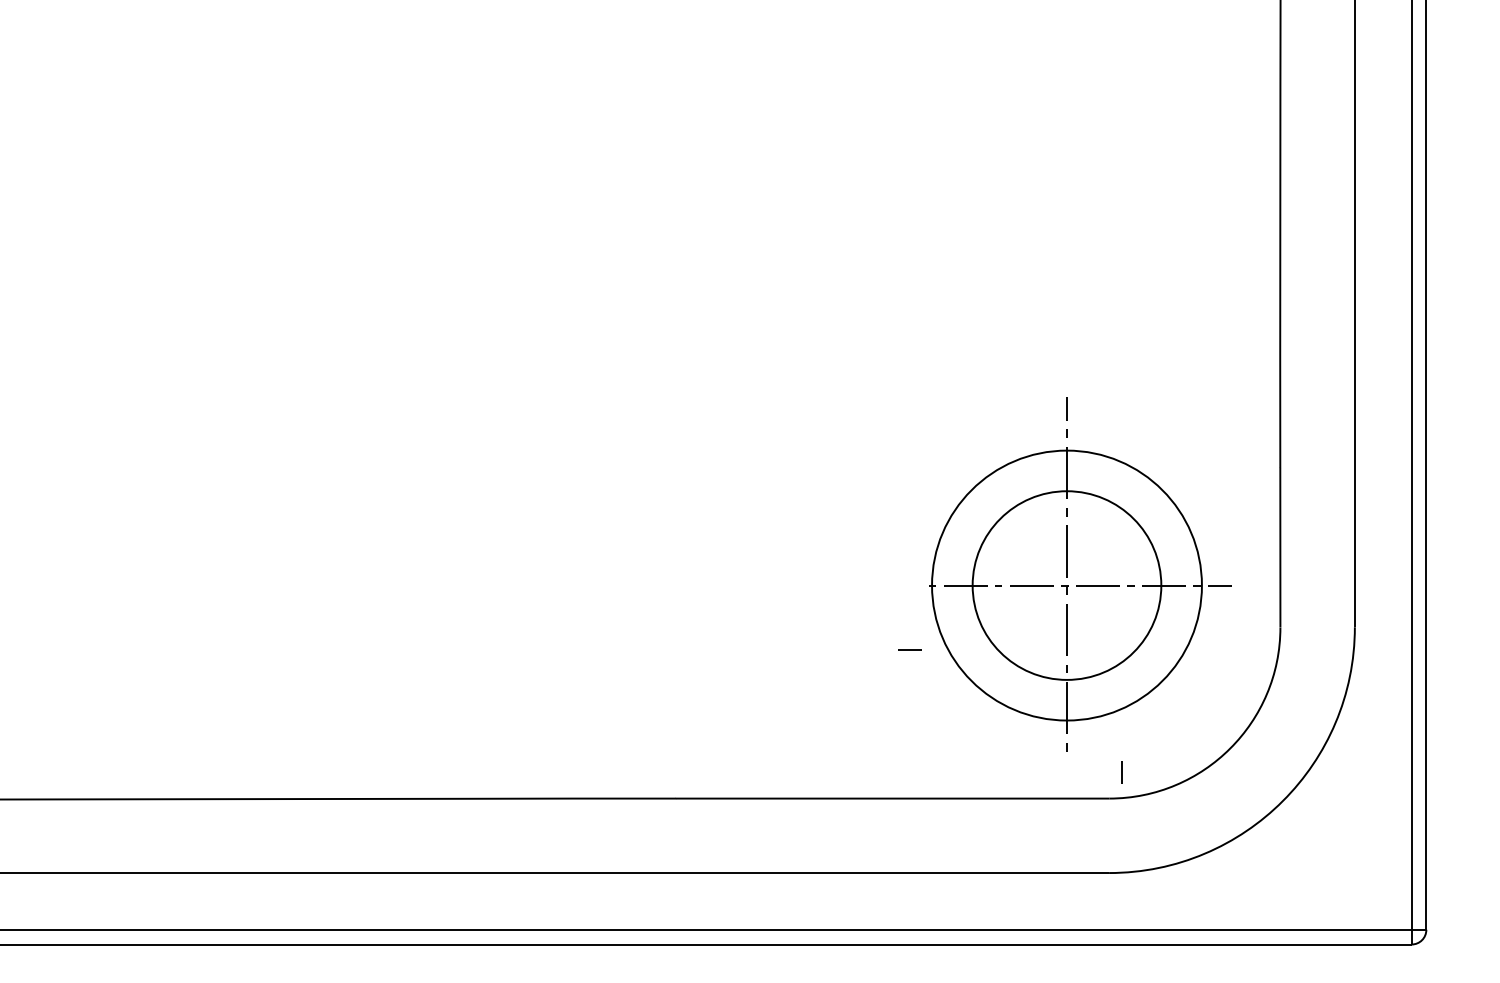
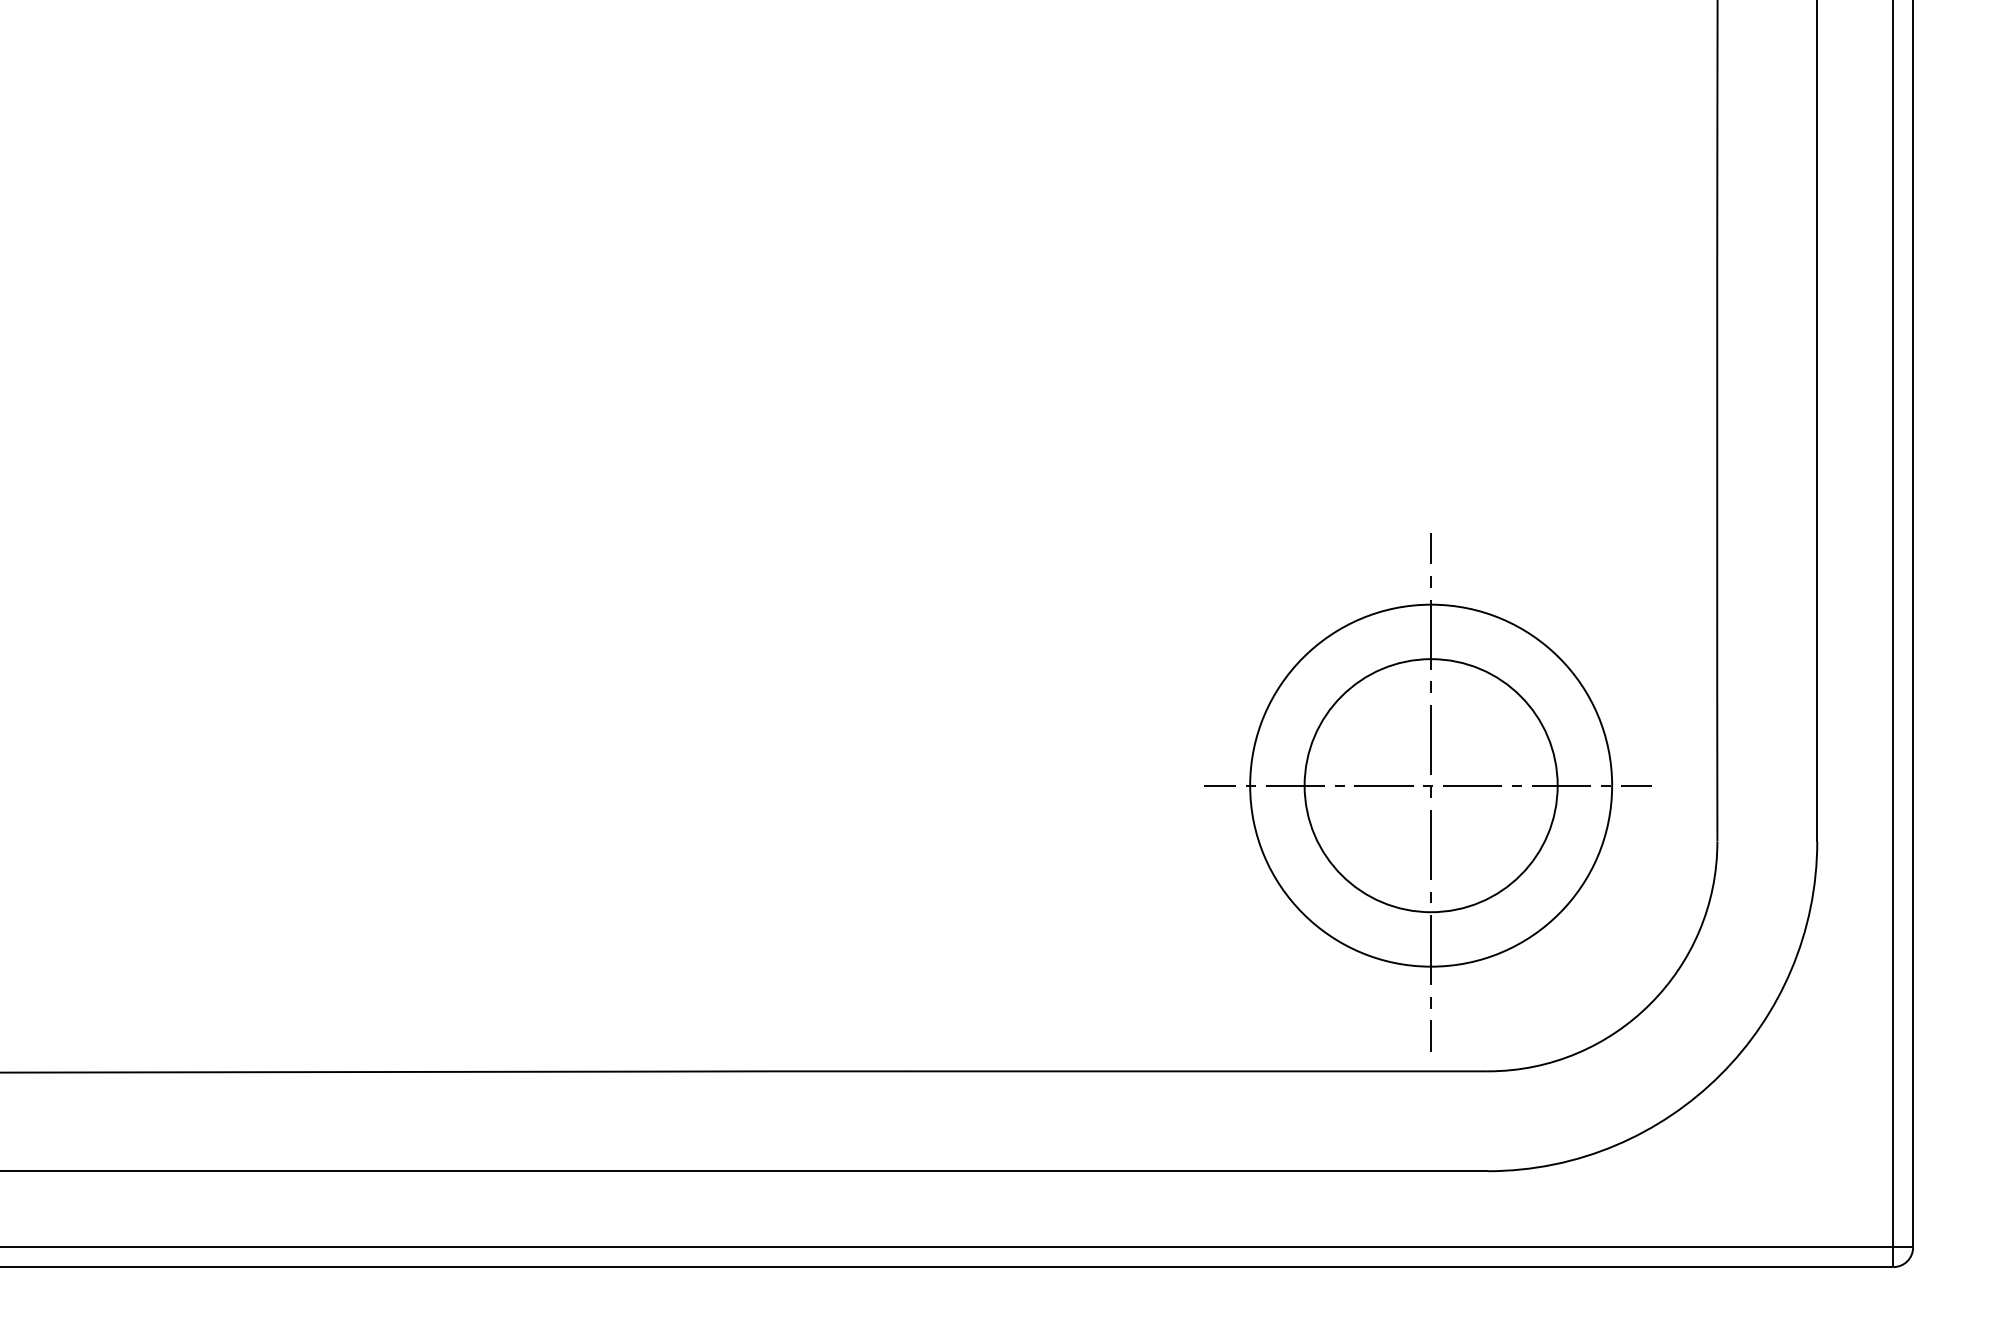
line: (909, 649) -> (1219, 785), moved
line: (1121, 771) -> (1430, 1035), moved

